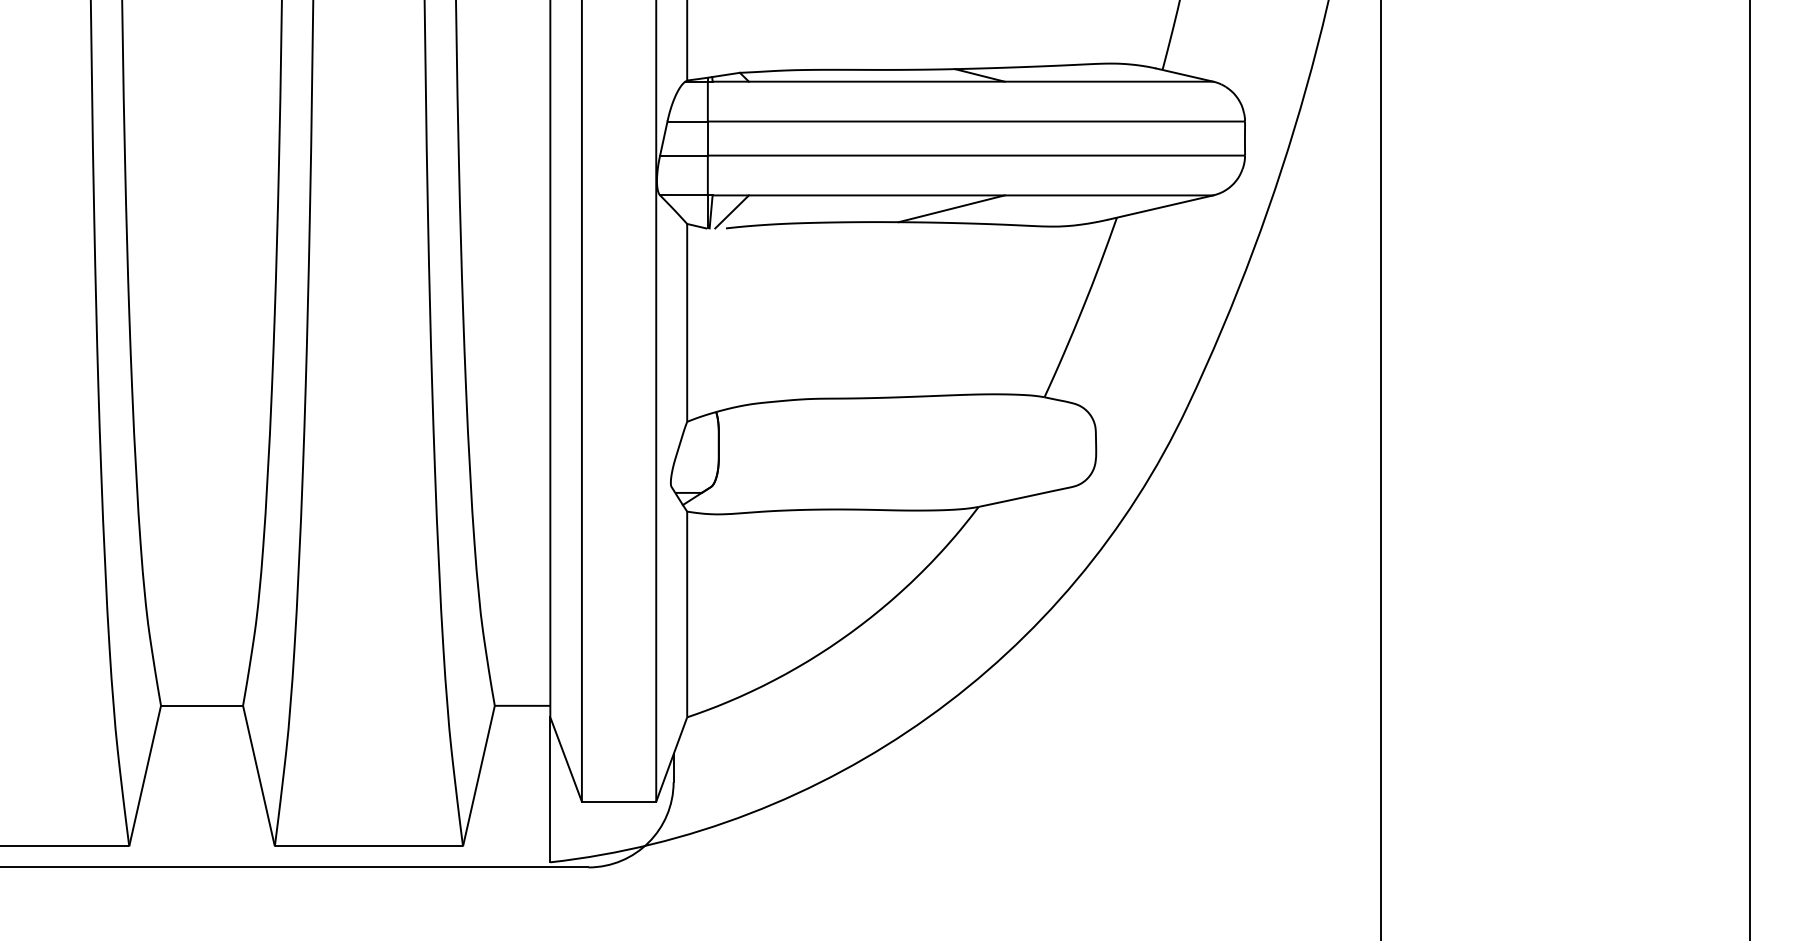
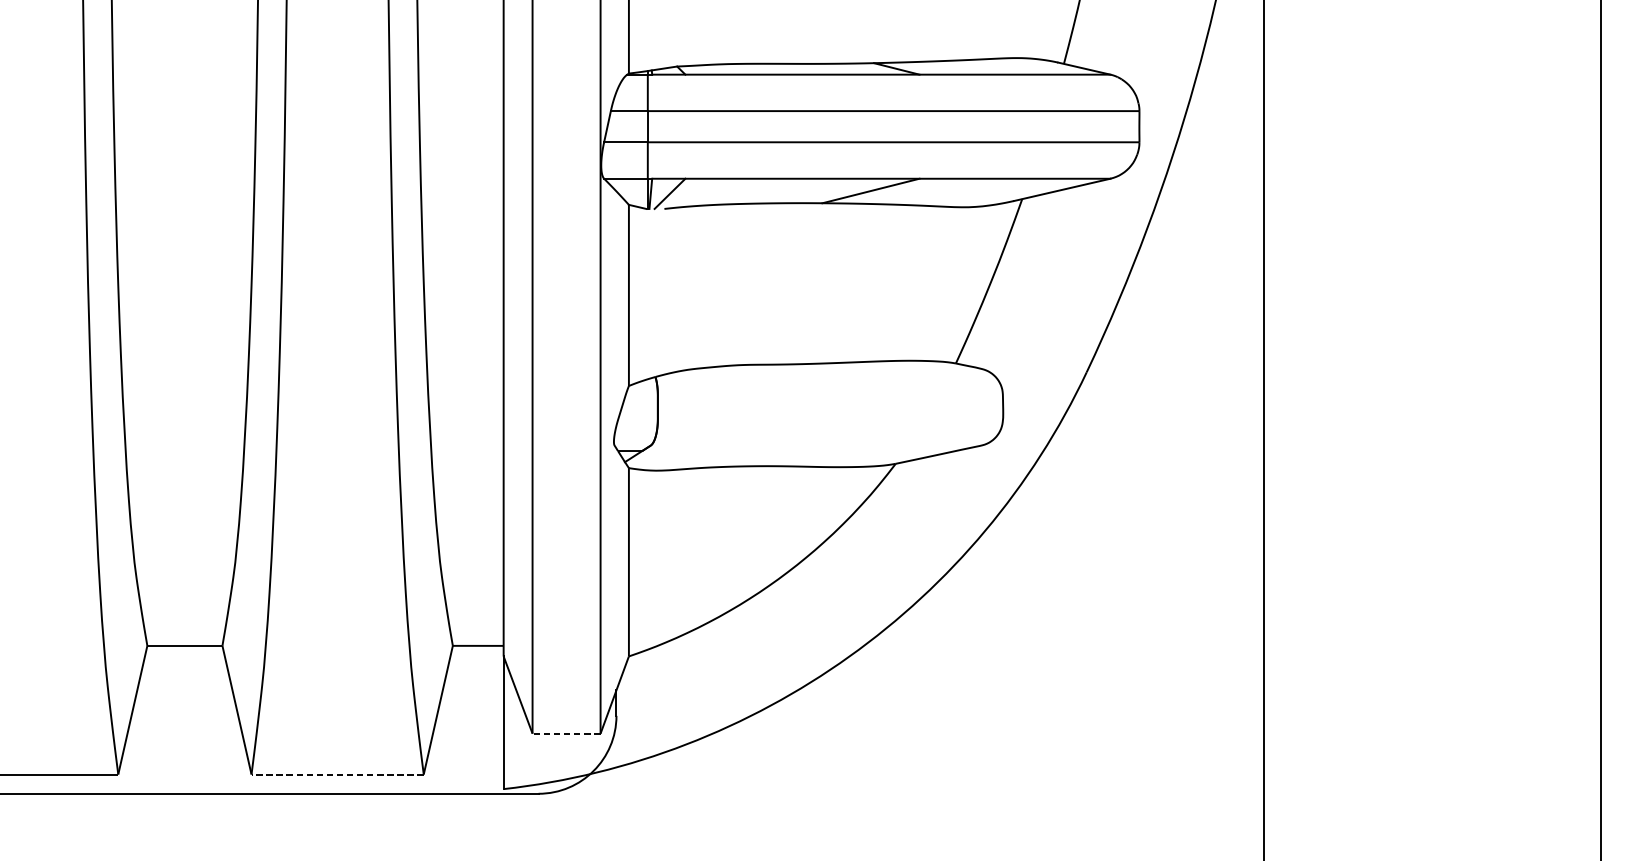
line: (618, 801) -> (566, 733), solid -> dashed
line: (368, 846) -> (337, 774), solid -> dashed

